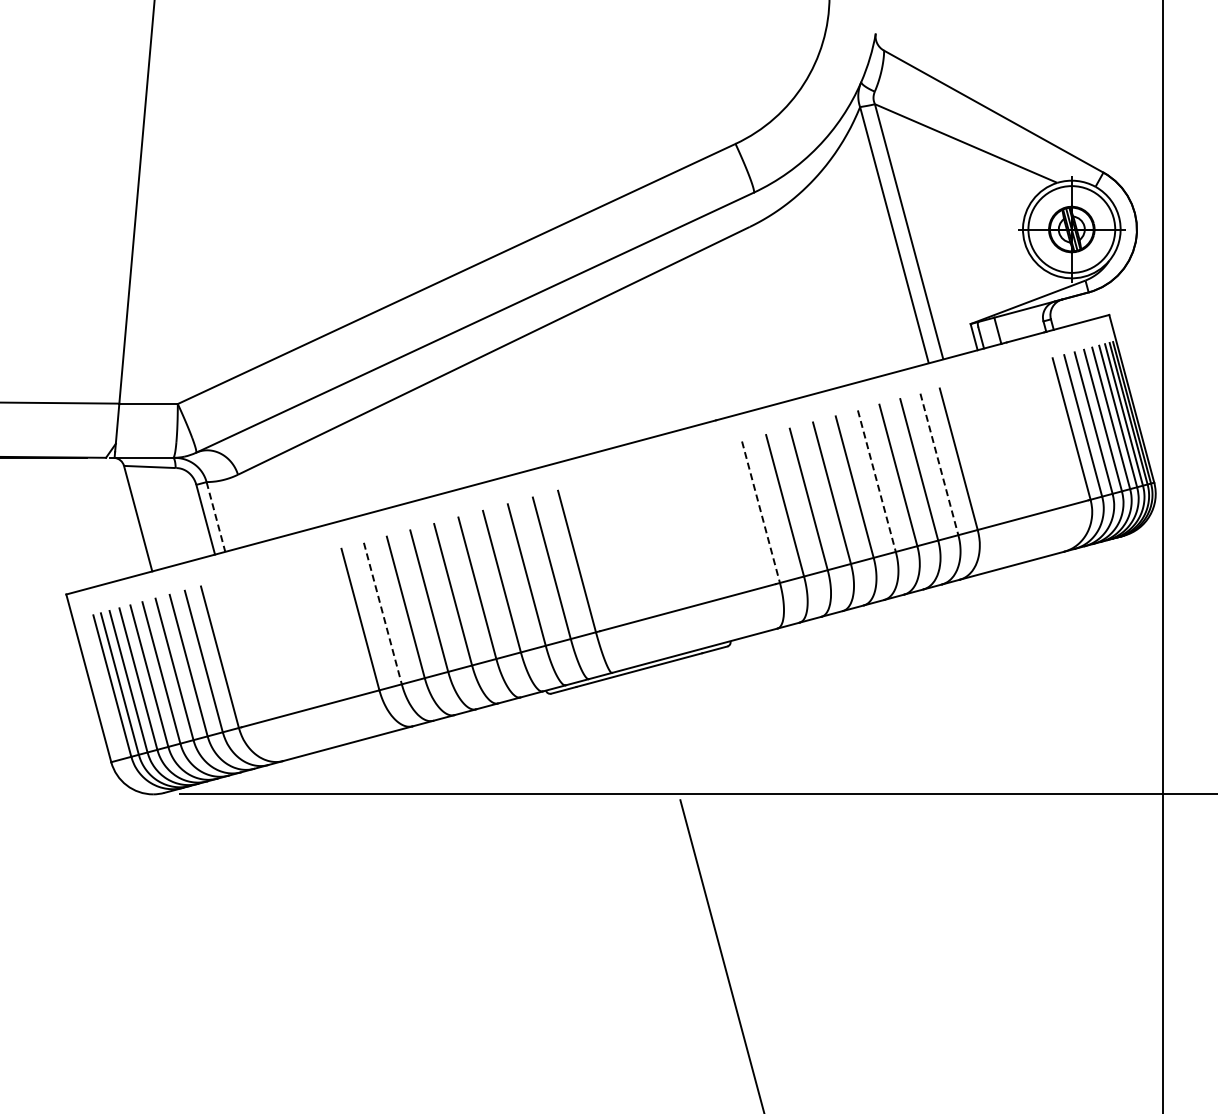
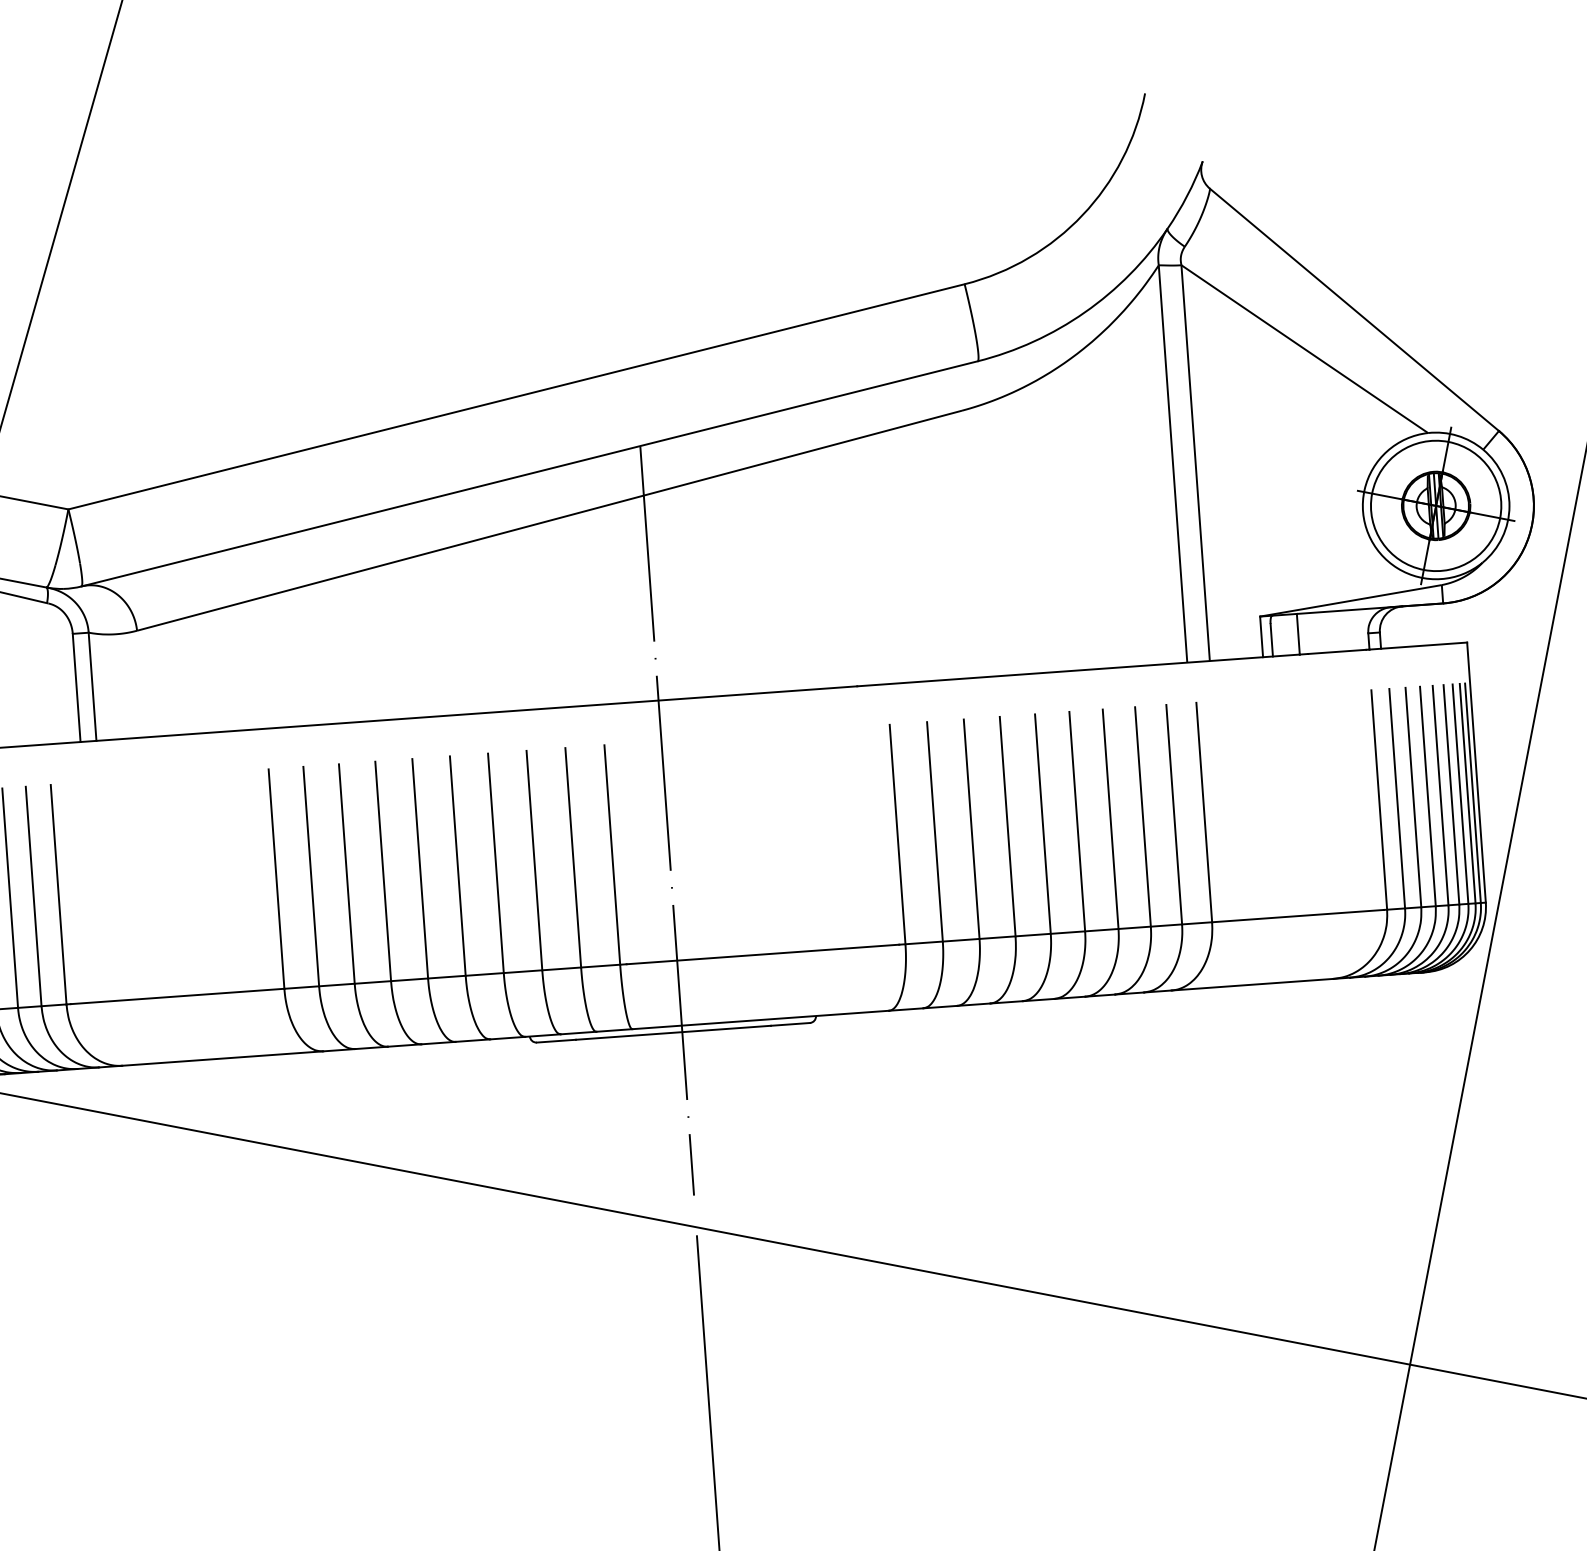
line: (939, 464) -> (1174, 814), dashed -> solid
line: (877, 481) -> (1078, 822), dashed -> solid
line: (761, 512) -> (898, 835), dashed -> solid
line: (216, 517) -> (93, 687), dashed -> solid
line: (608, 531) -> (667, 819), added
line: (383, 614) -> (311, 878), dashed -> solid

